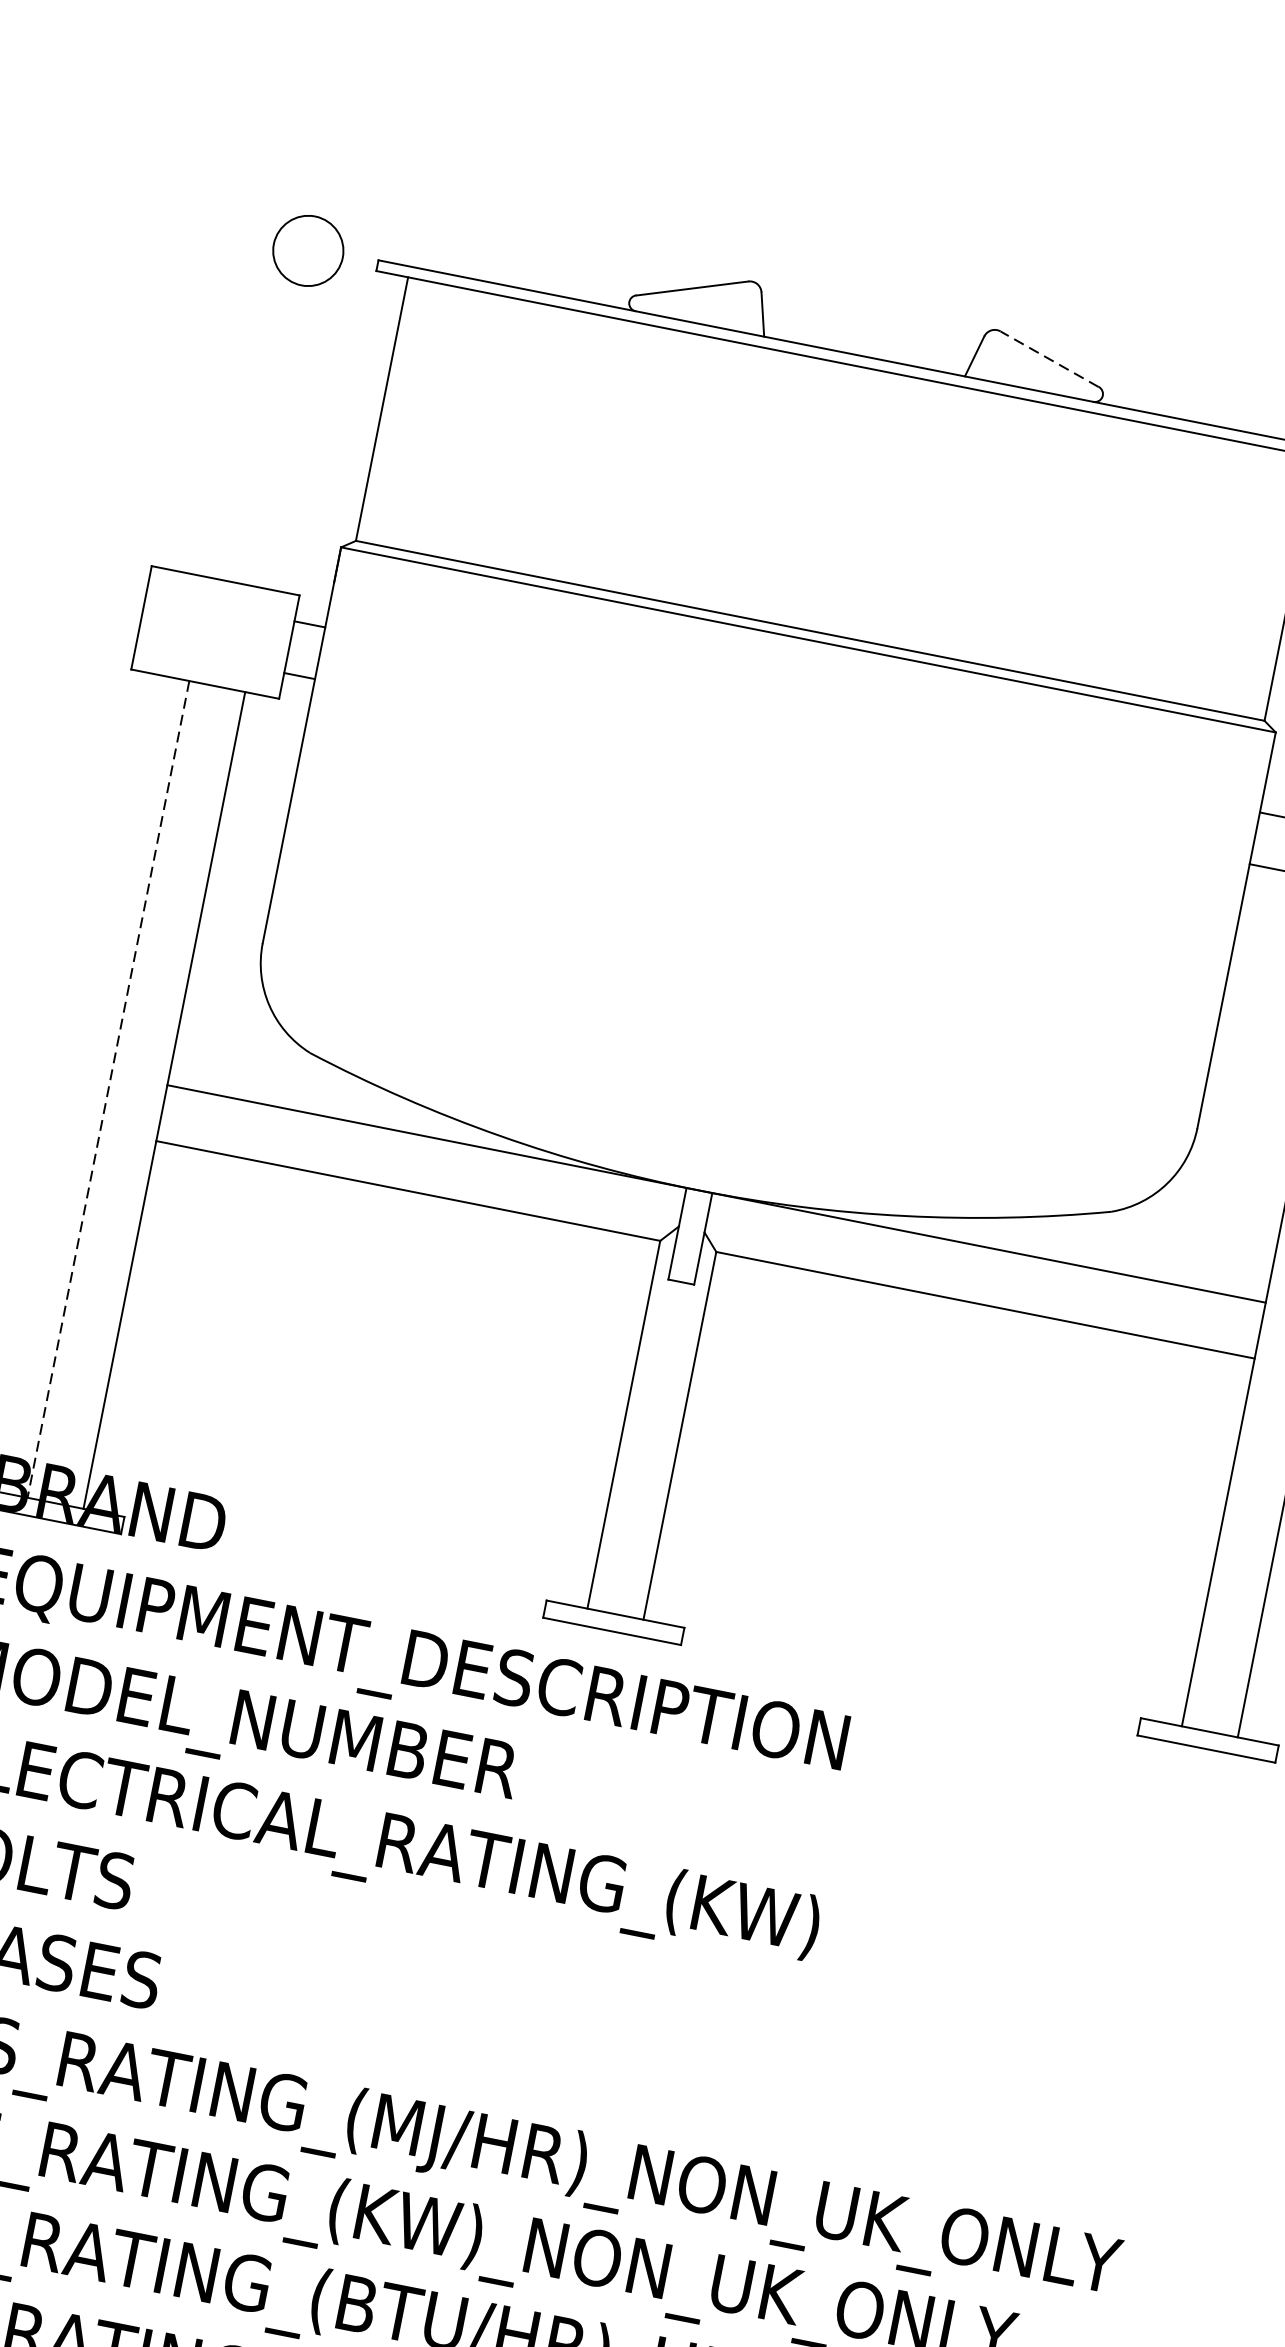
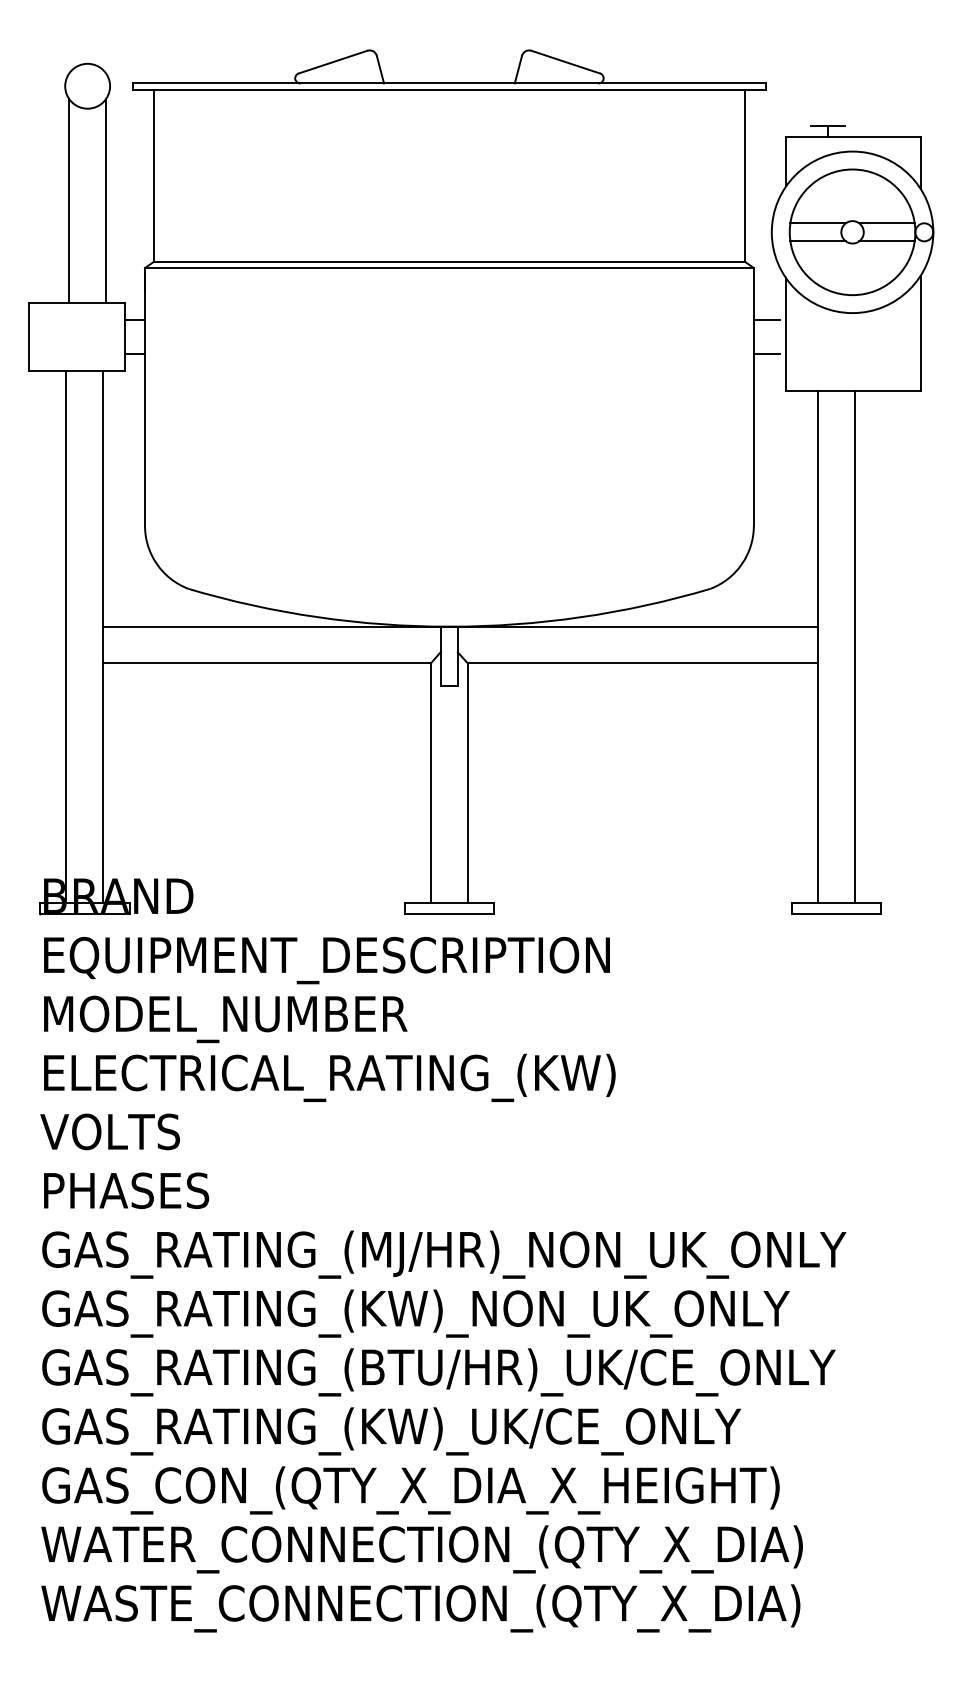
line: (1049, 359) -> (565, 62), dashed -> solid
line: (245, 422) -> (69, 201), added
line: (300, 433) -> (105, 201), added
line: (108, 1090) -> (66, 637), dashed -> solid

